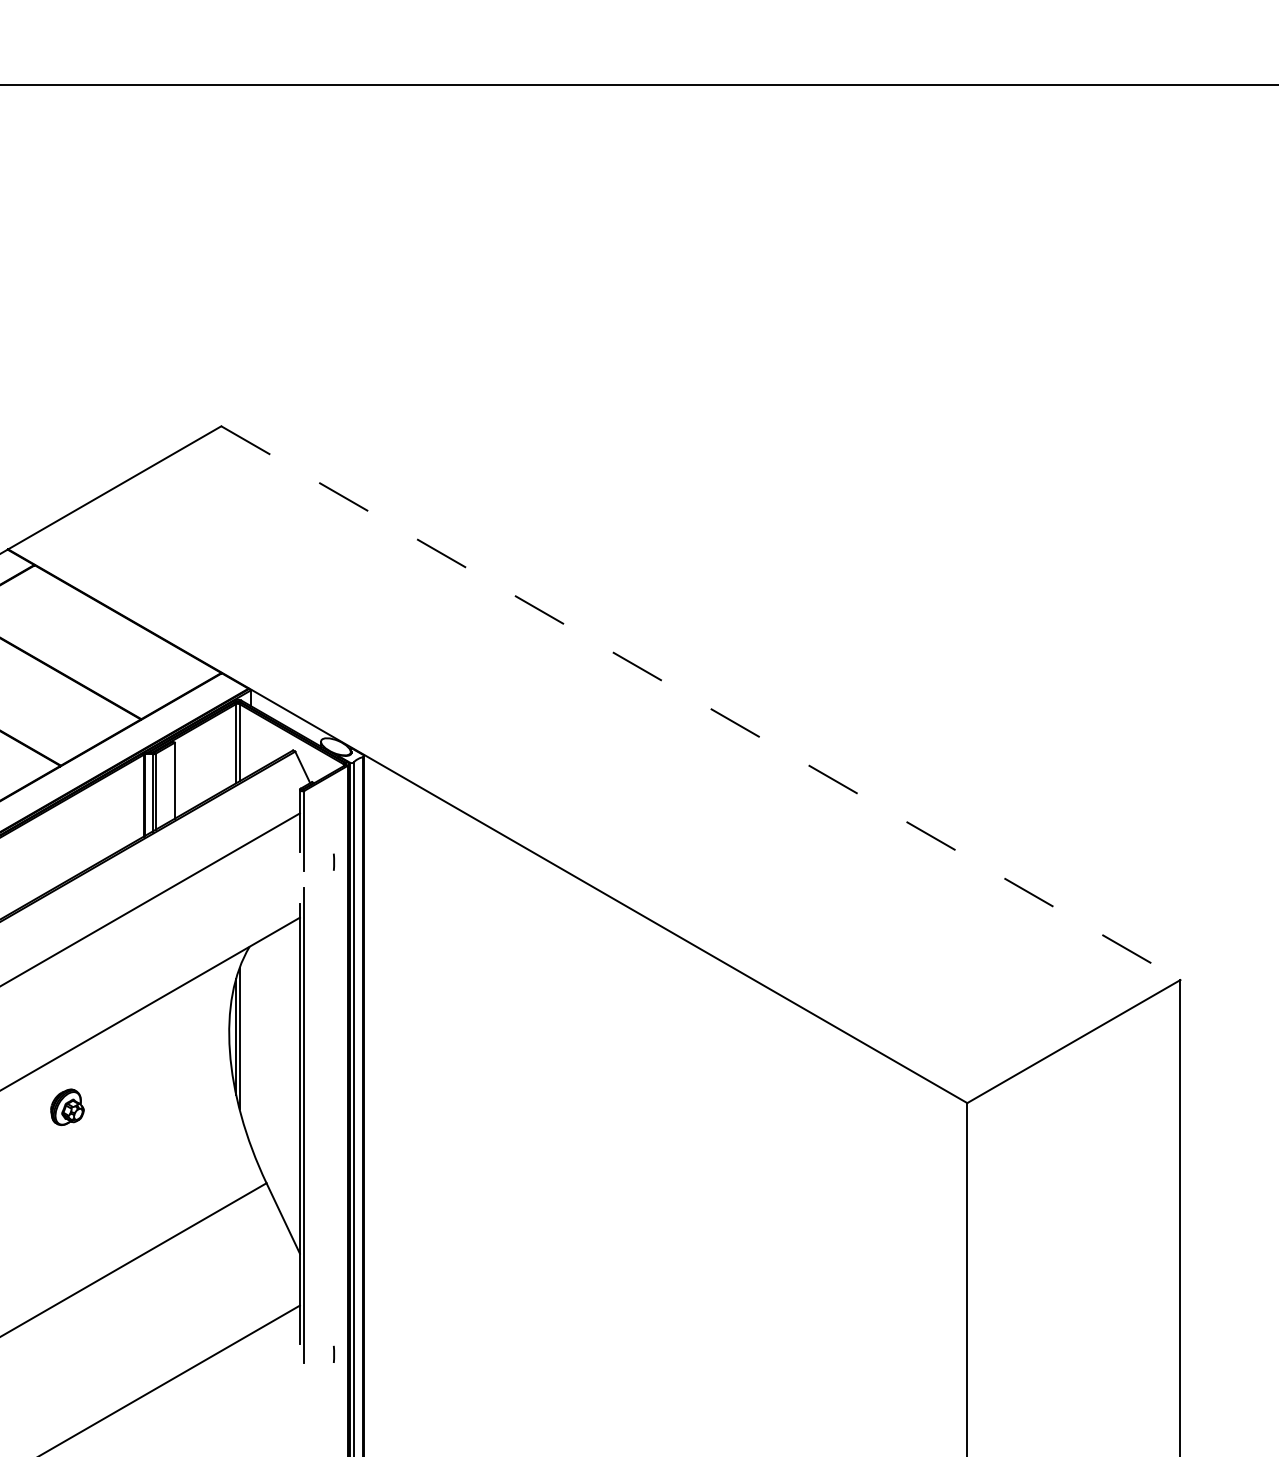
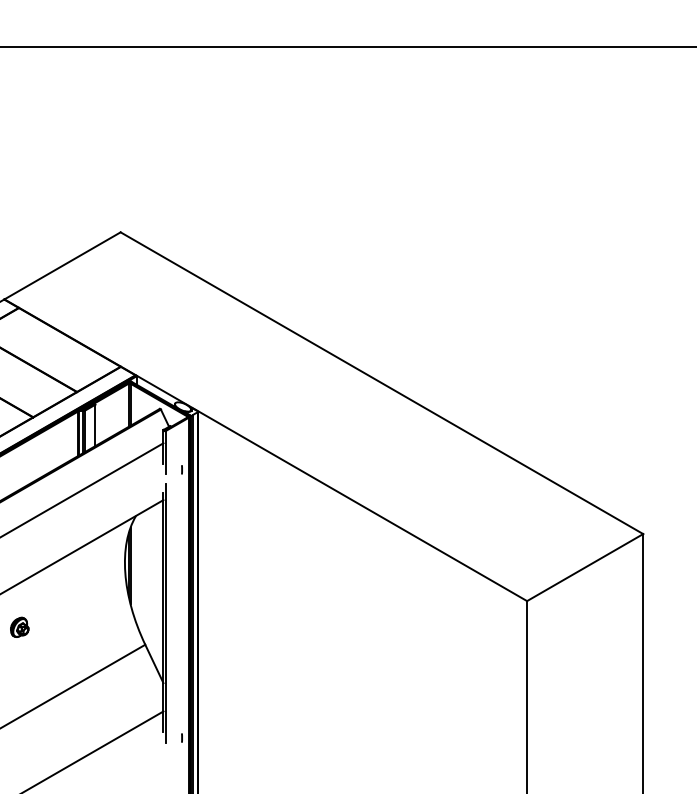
line: (700, 703) -> (381, 383), dashed -> solid
part: (66, 1105) -> (19, 626), moved

